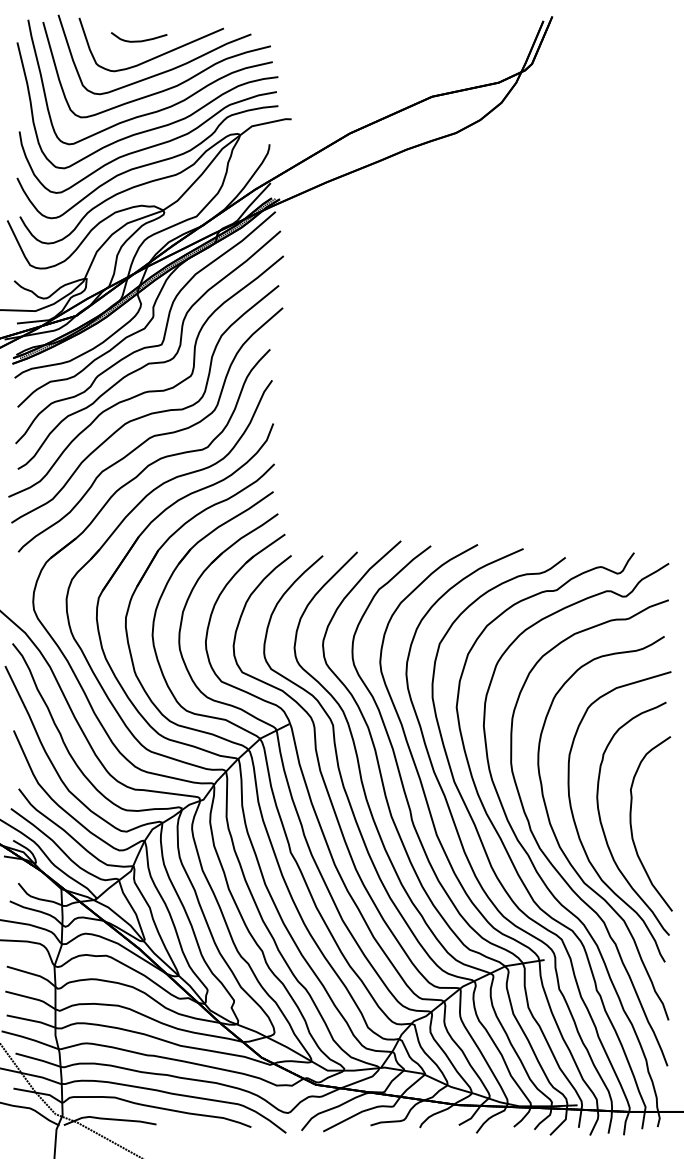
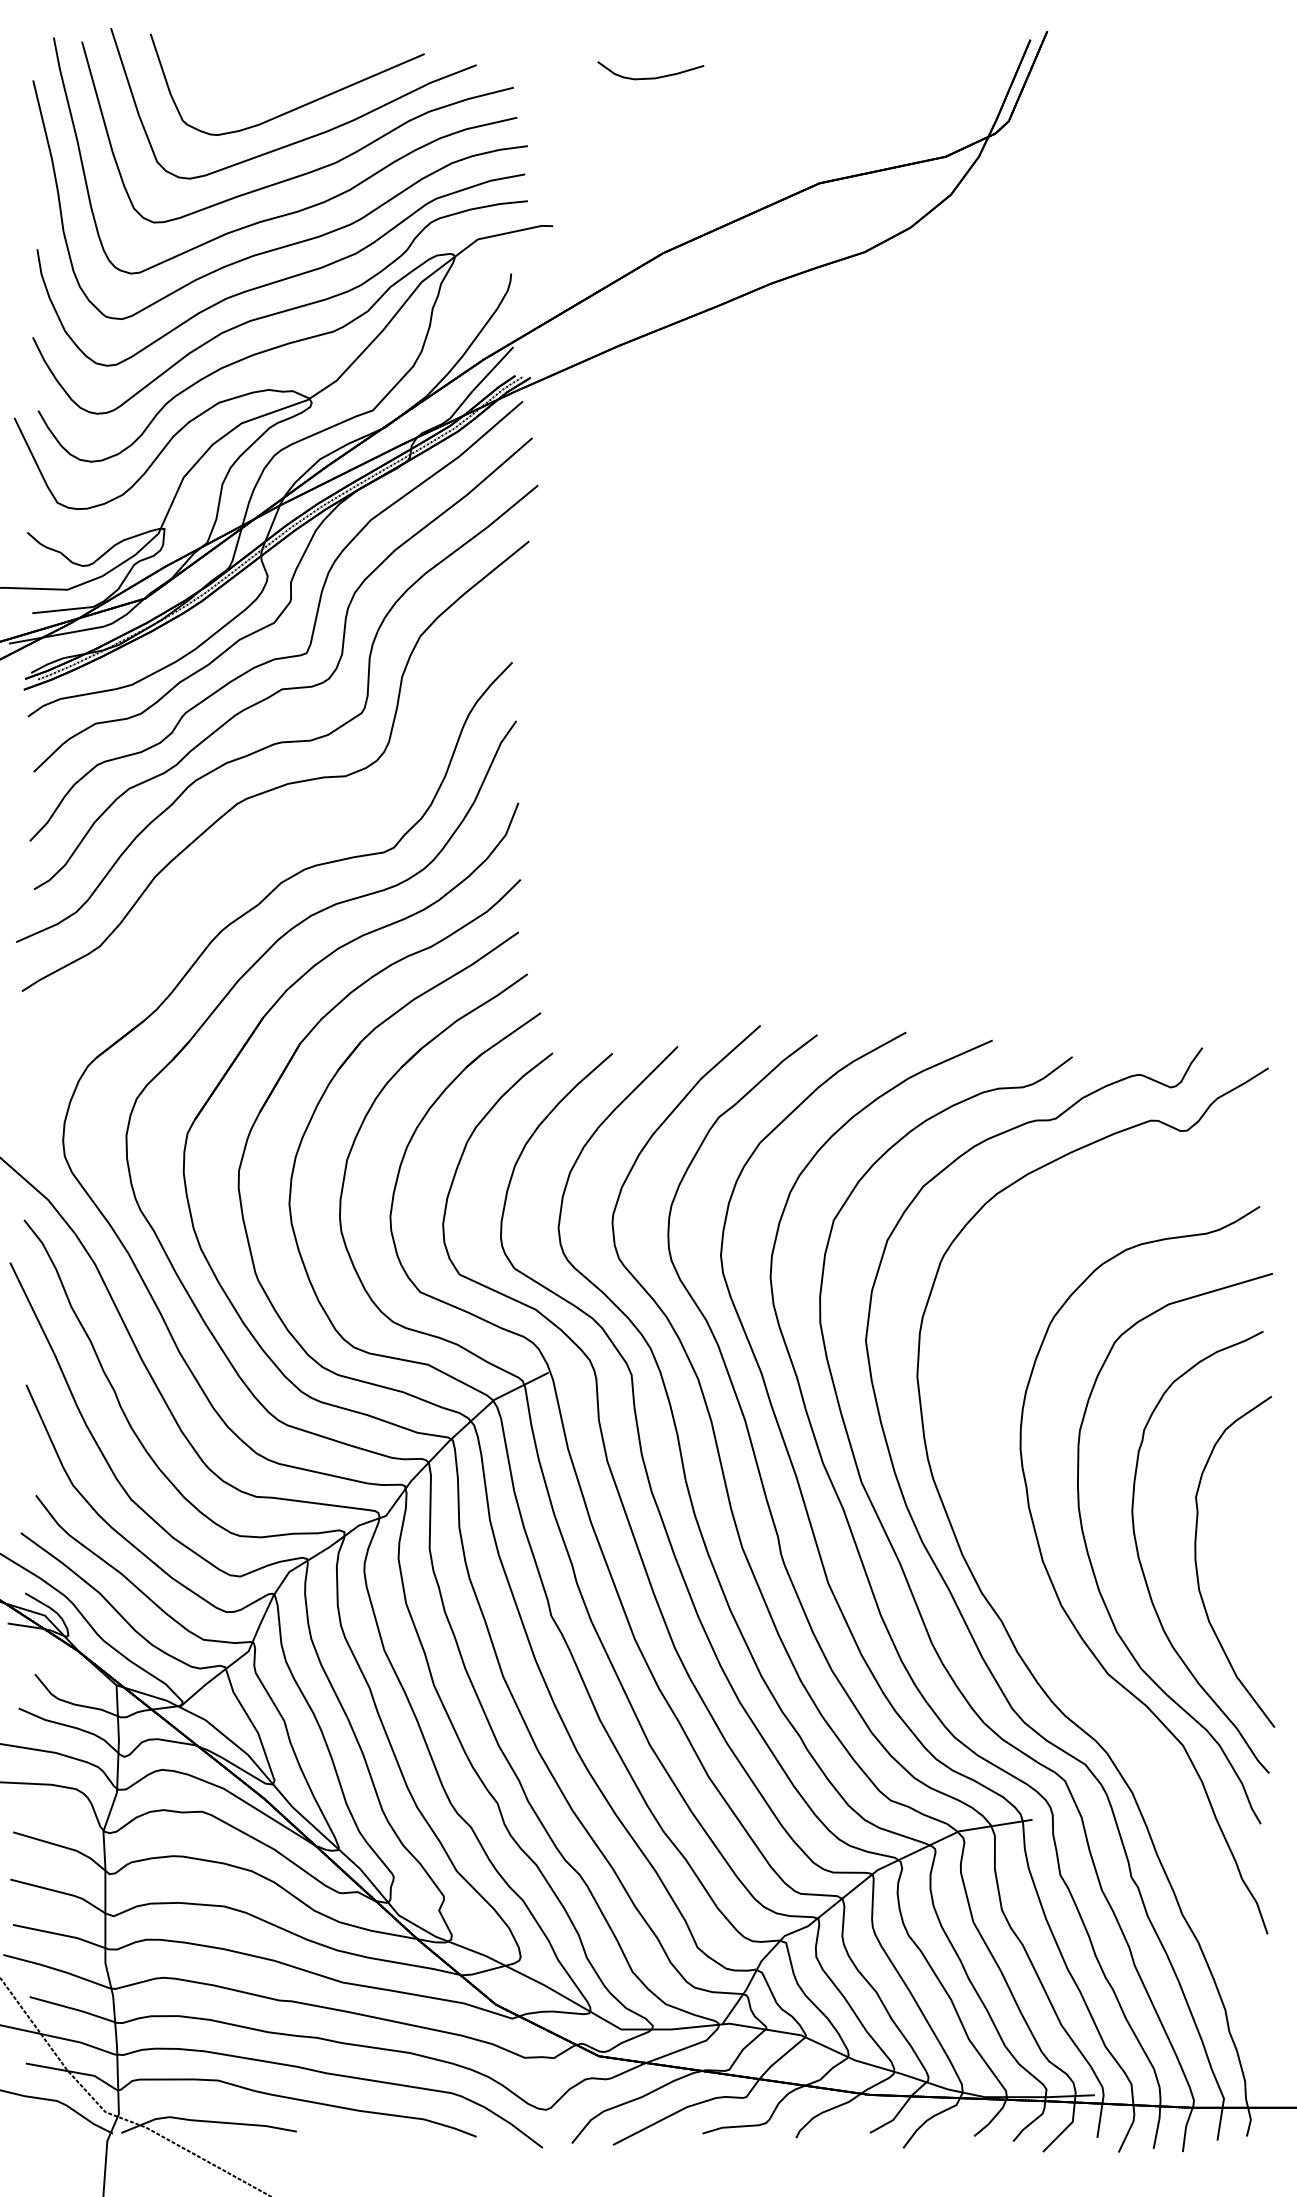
curve: (138, 40) -> (649, 76), moved
curve: (152, 435) -> (289, 825), removed
part: (549, 859) -> (1041, 1629), removed

